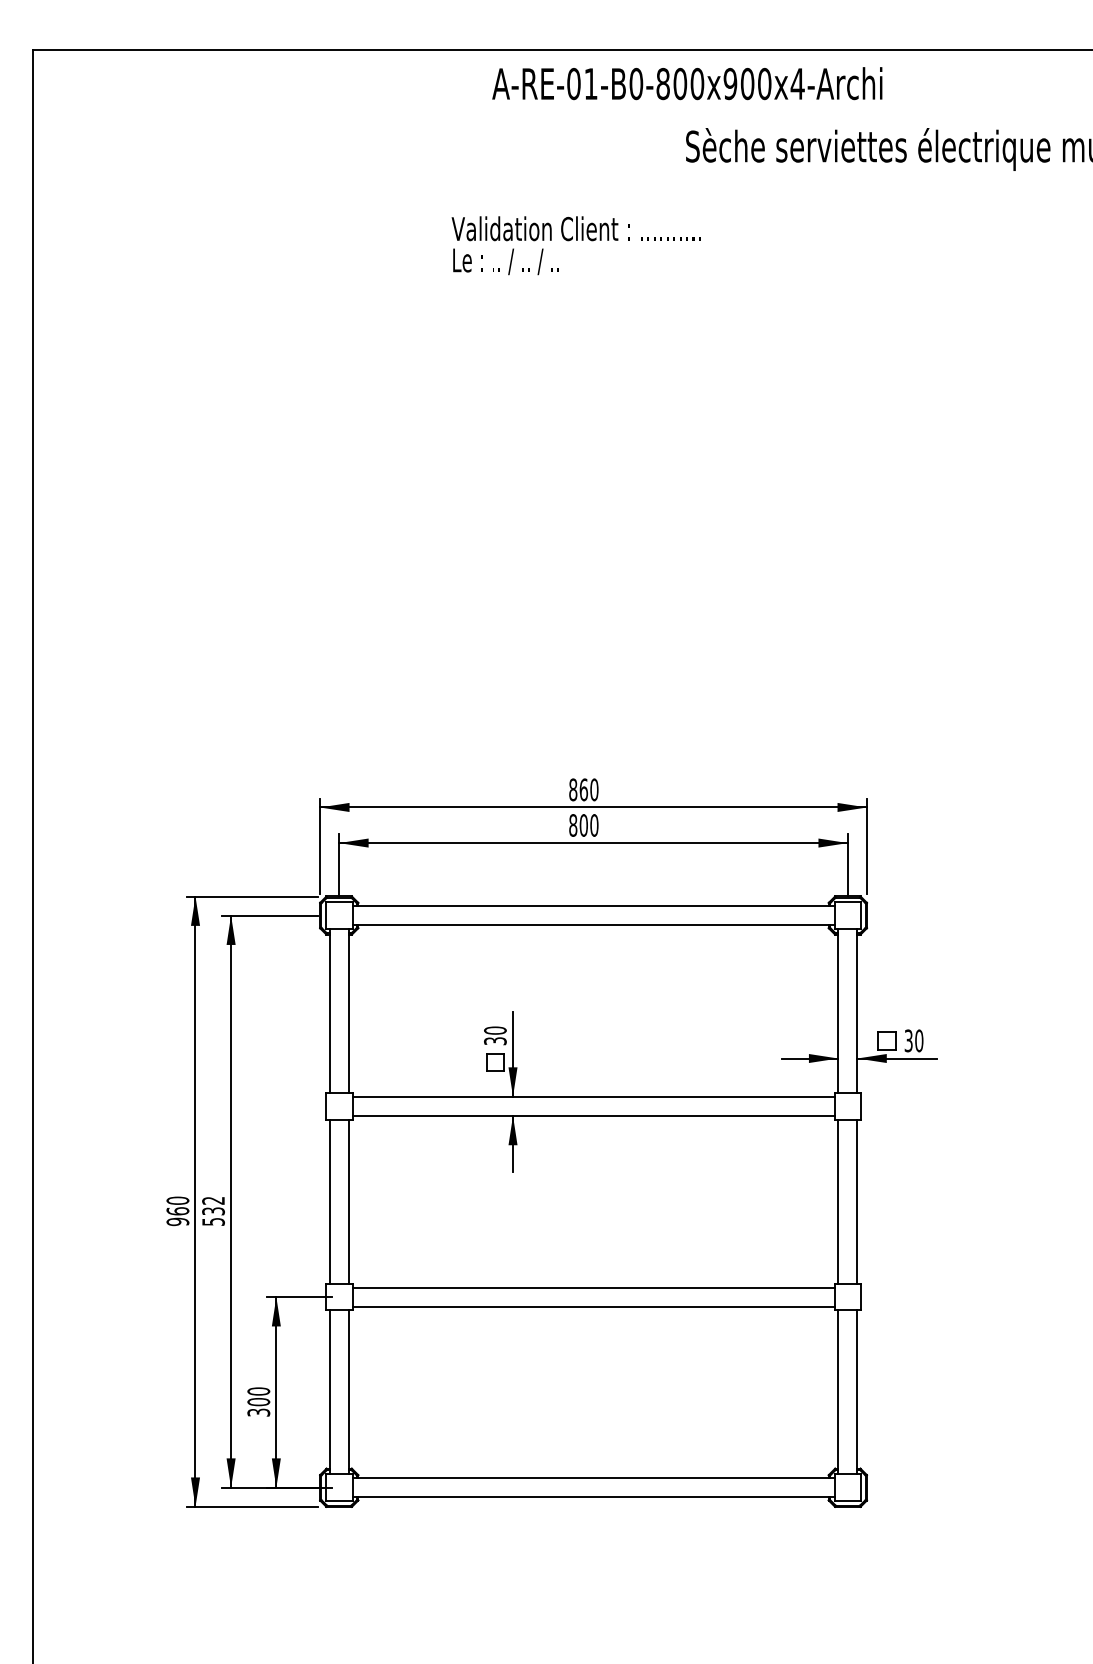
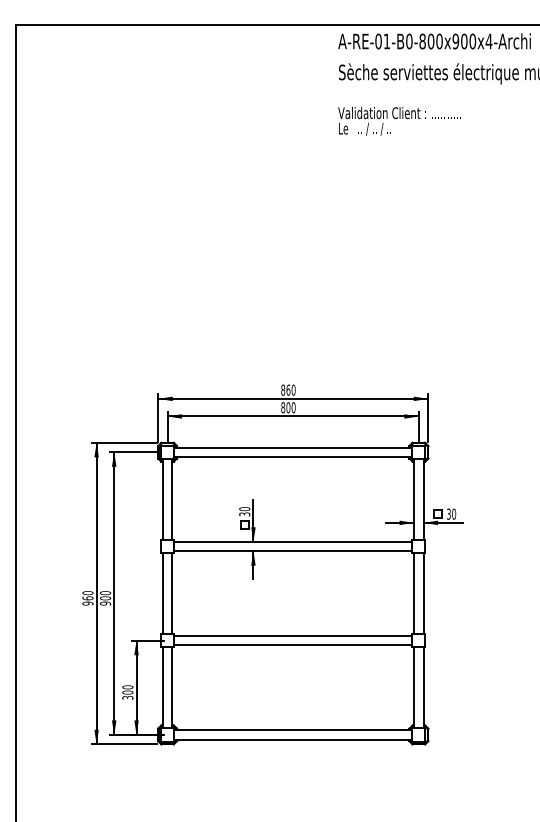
text: (687, 83) -> (434, 41), moved
text: (575, 243) -> (399, 120), moved
text: (213, 1211) -> (105, 598), 532 -> 900

